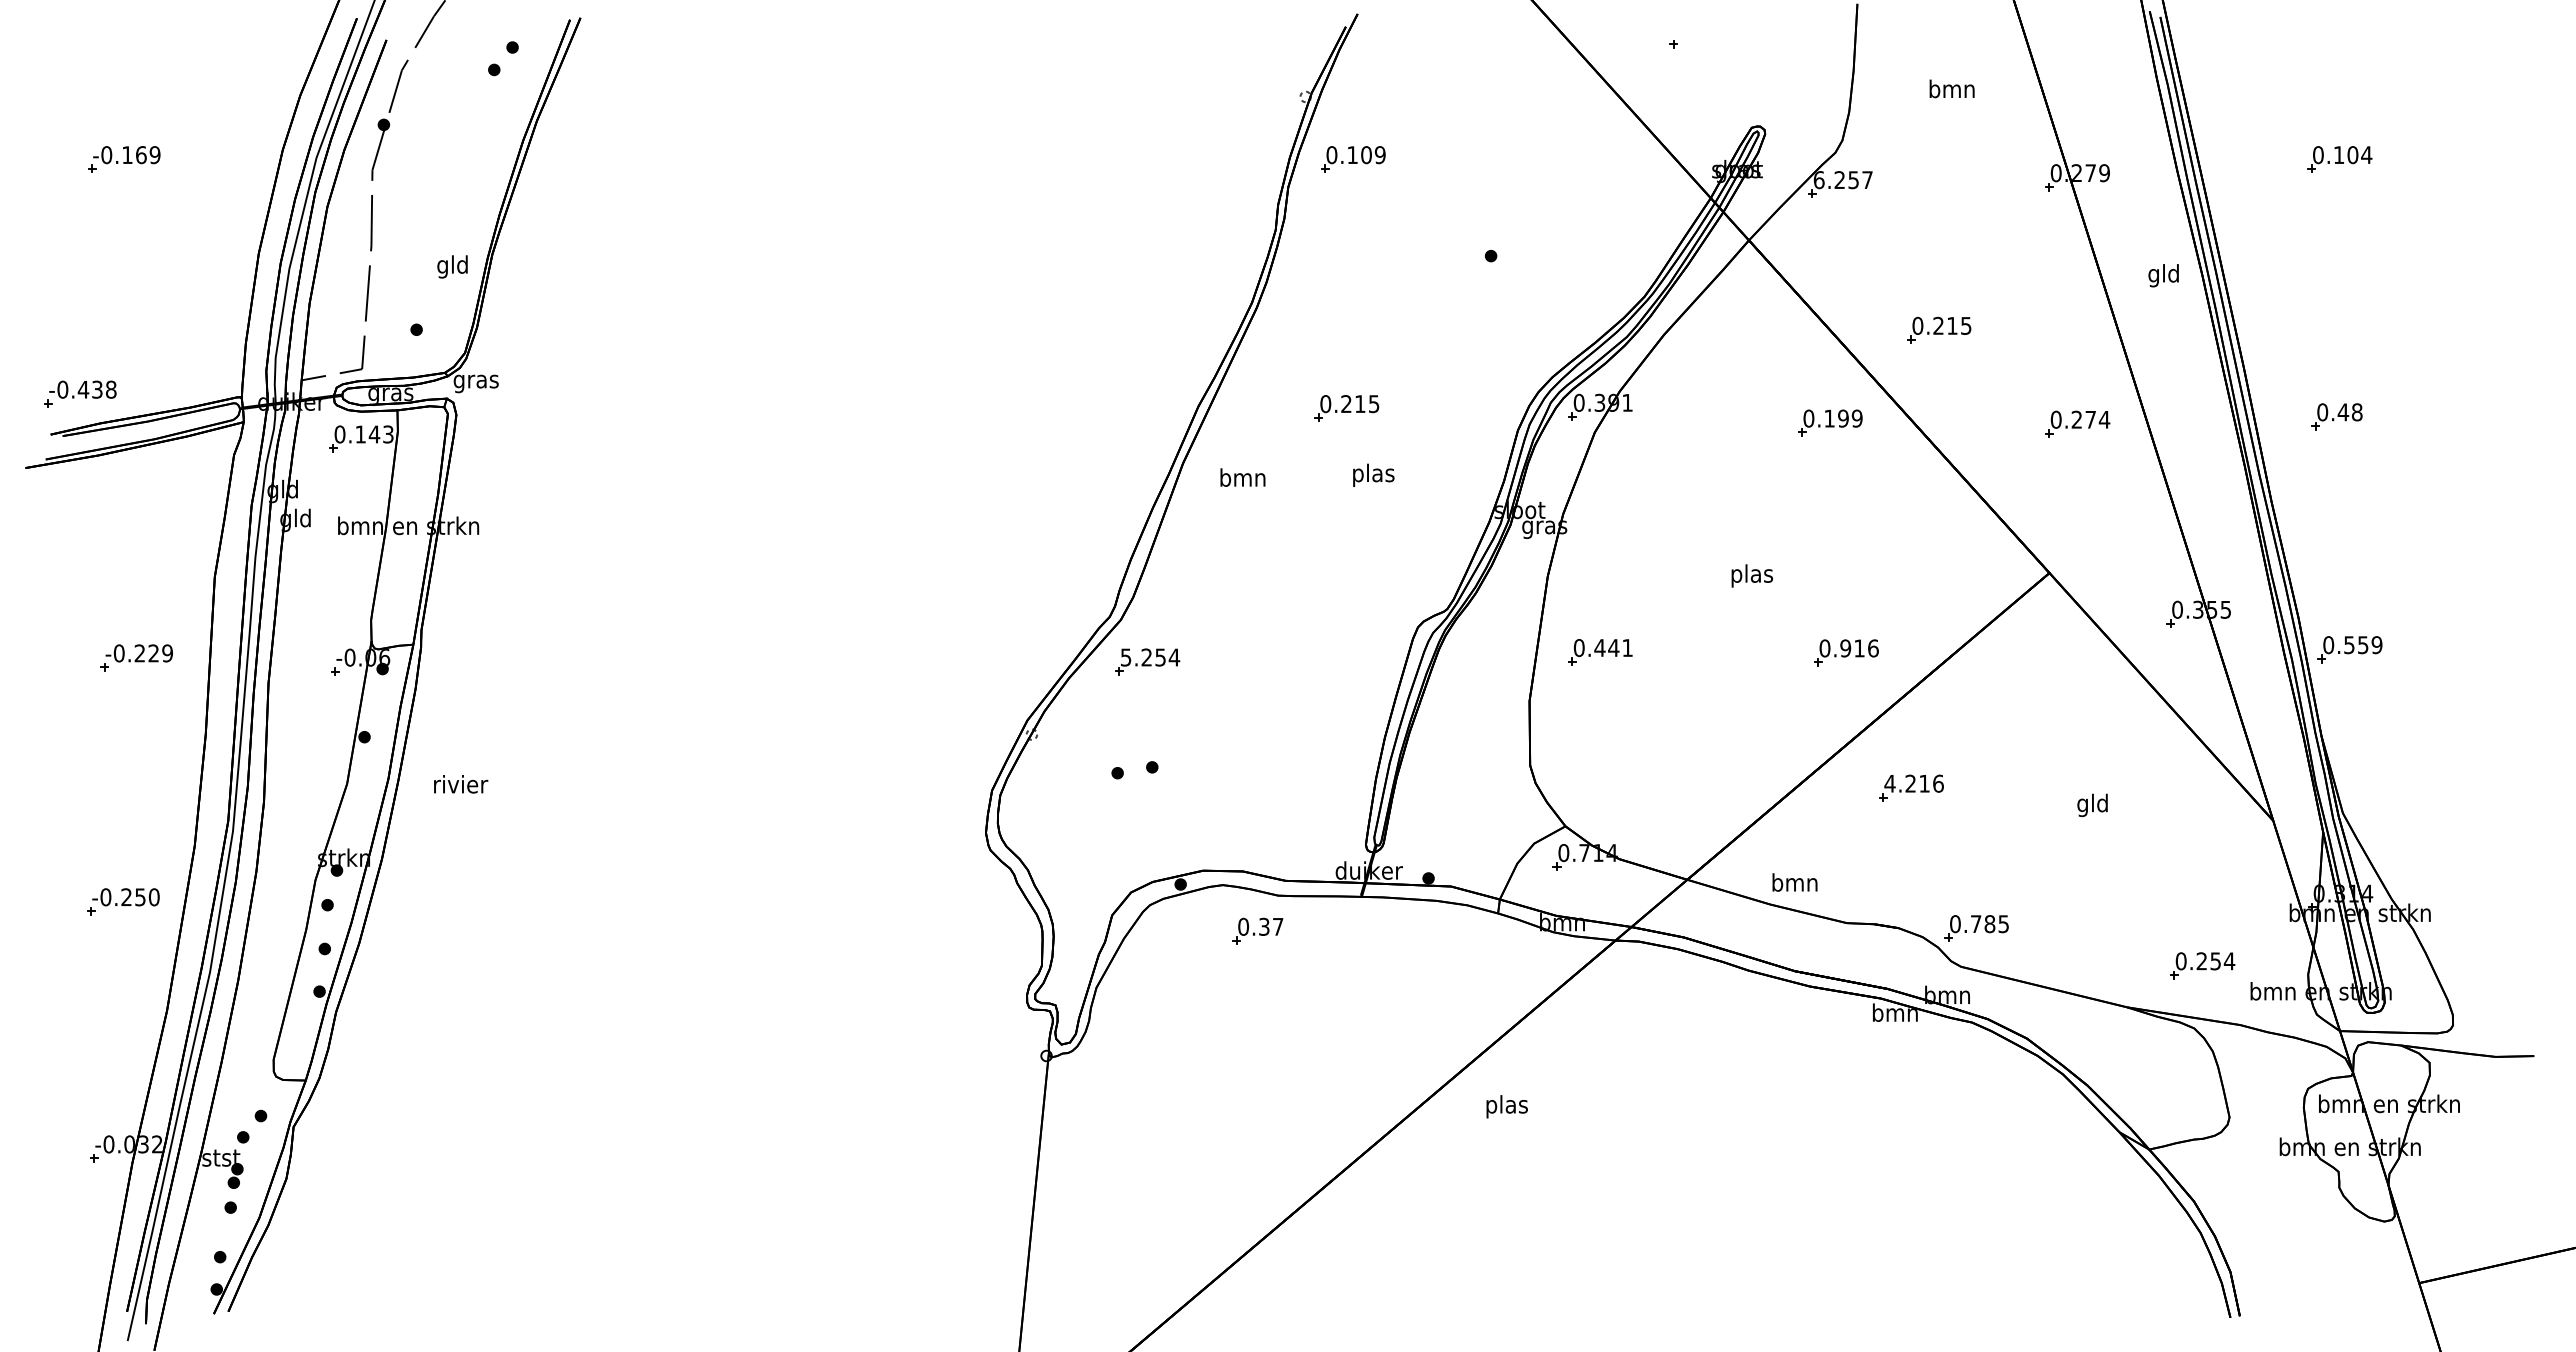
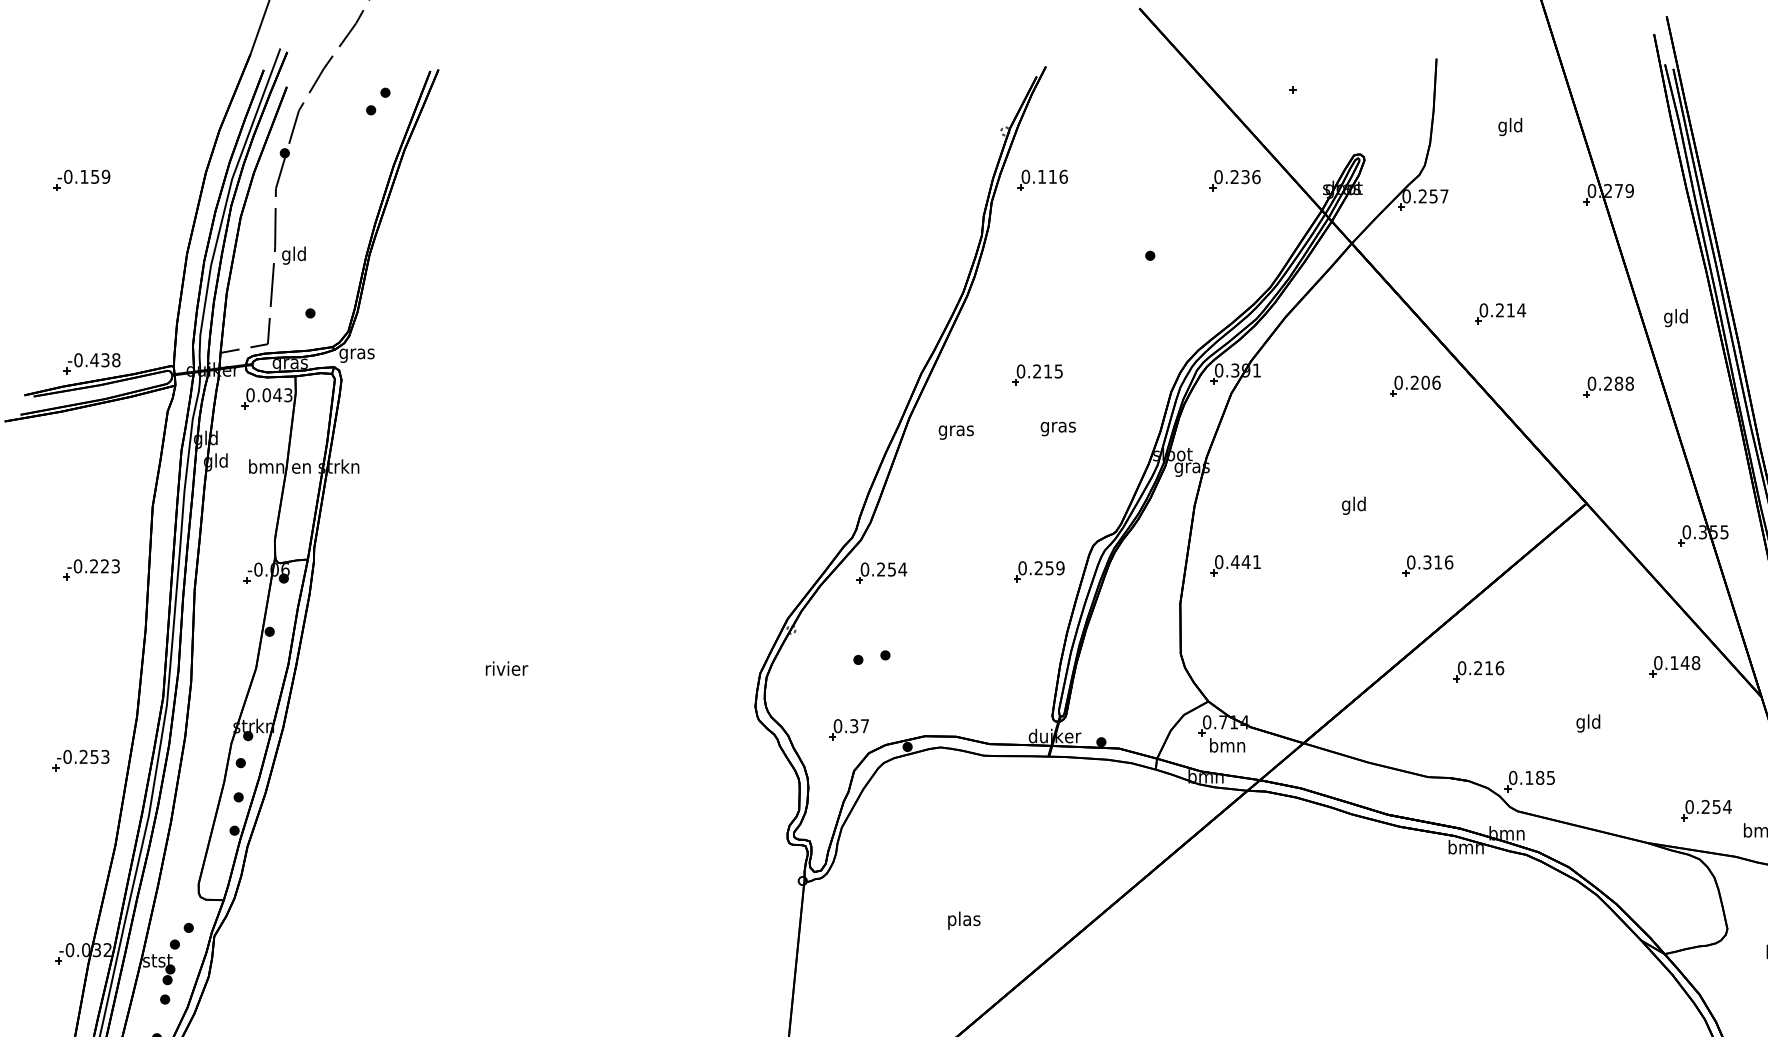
text: (1951, 90) -> (1510, 126), bmn -> gld
text: (141, 155) -> (95, 177), -0.169 -> -0.159
text: (1373, 155) -> (1058, 177), 0.109 -> 0.116
part: (1599, 159) -> (1234, 180), added
text: (1818, 179) -> (1406, 195), 6.257 -> 0.257
text: (452, 266) -> (293, 255), moved
text: (2163, 275) -> (1675, 317), moved
text: (1965, 325) -> (1521, 310), 0.215 -> 0.214
part: (80, 393) -> (92, 363), moved
text: (1843, 418) -> (1425, 382), 0.199 -> 0.206
text: (2097, 419) -> (1624, 383), 0.274 -> 0.288
text: (360, 434) -> (266, 395), 0.143 -> 0.043
text: (1373, 474) -> (1058, 426), plas -> gras
text: (1242, 479) -> (955, 430), bmn -> gras
text: (1751, 575) -> (1353, 505), plas -> gld
text: (1845, 648) -> (1427, 562), 0.916 -> 0.316
text: (167, 653) -> (115, 566), -0.229 -> -0.223
text: (1125, 657) -> (864, 569), 5.254 -> 0.254
part: (1348, 659) -> (1038, 571), added
part: (2162, 781) -> (1675, 666), added
text: (1889, 783) -> (1461, 668), 4.216 -> 0.216
text: (461, 784) -> (507, 668), moved
text: (2092, 805) -> (1588, 723), moved
text: (1794, 882) -> (1227, 745), moved
text: (153, 897) -> (104, 757), -0.250 -> -0.253
text: (1976, 923) -> (1529, 777), 0.785 -> 0.185
part: (1257, 930) -> (848, 728), moved
text: (1506, 1106) -> (963, 920), moved

